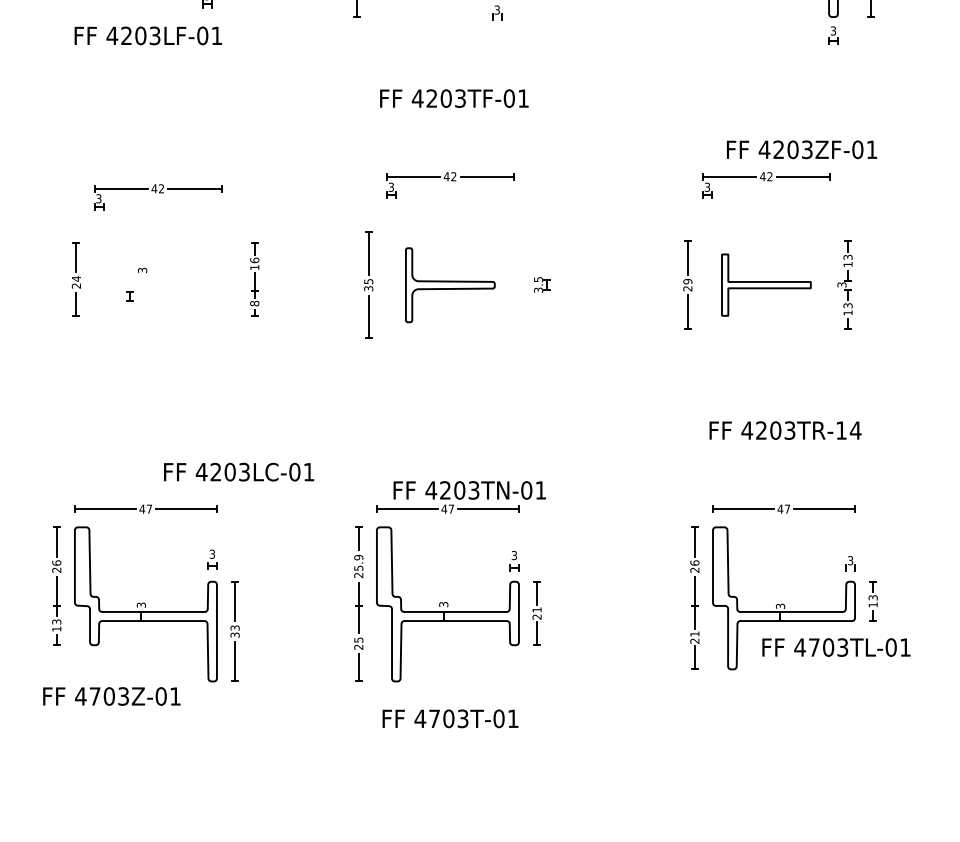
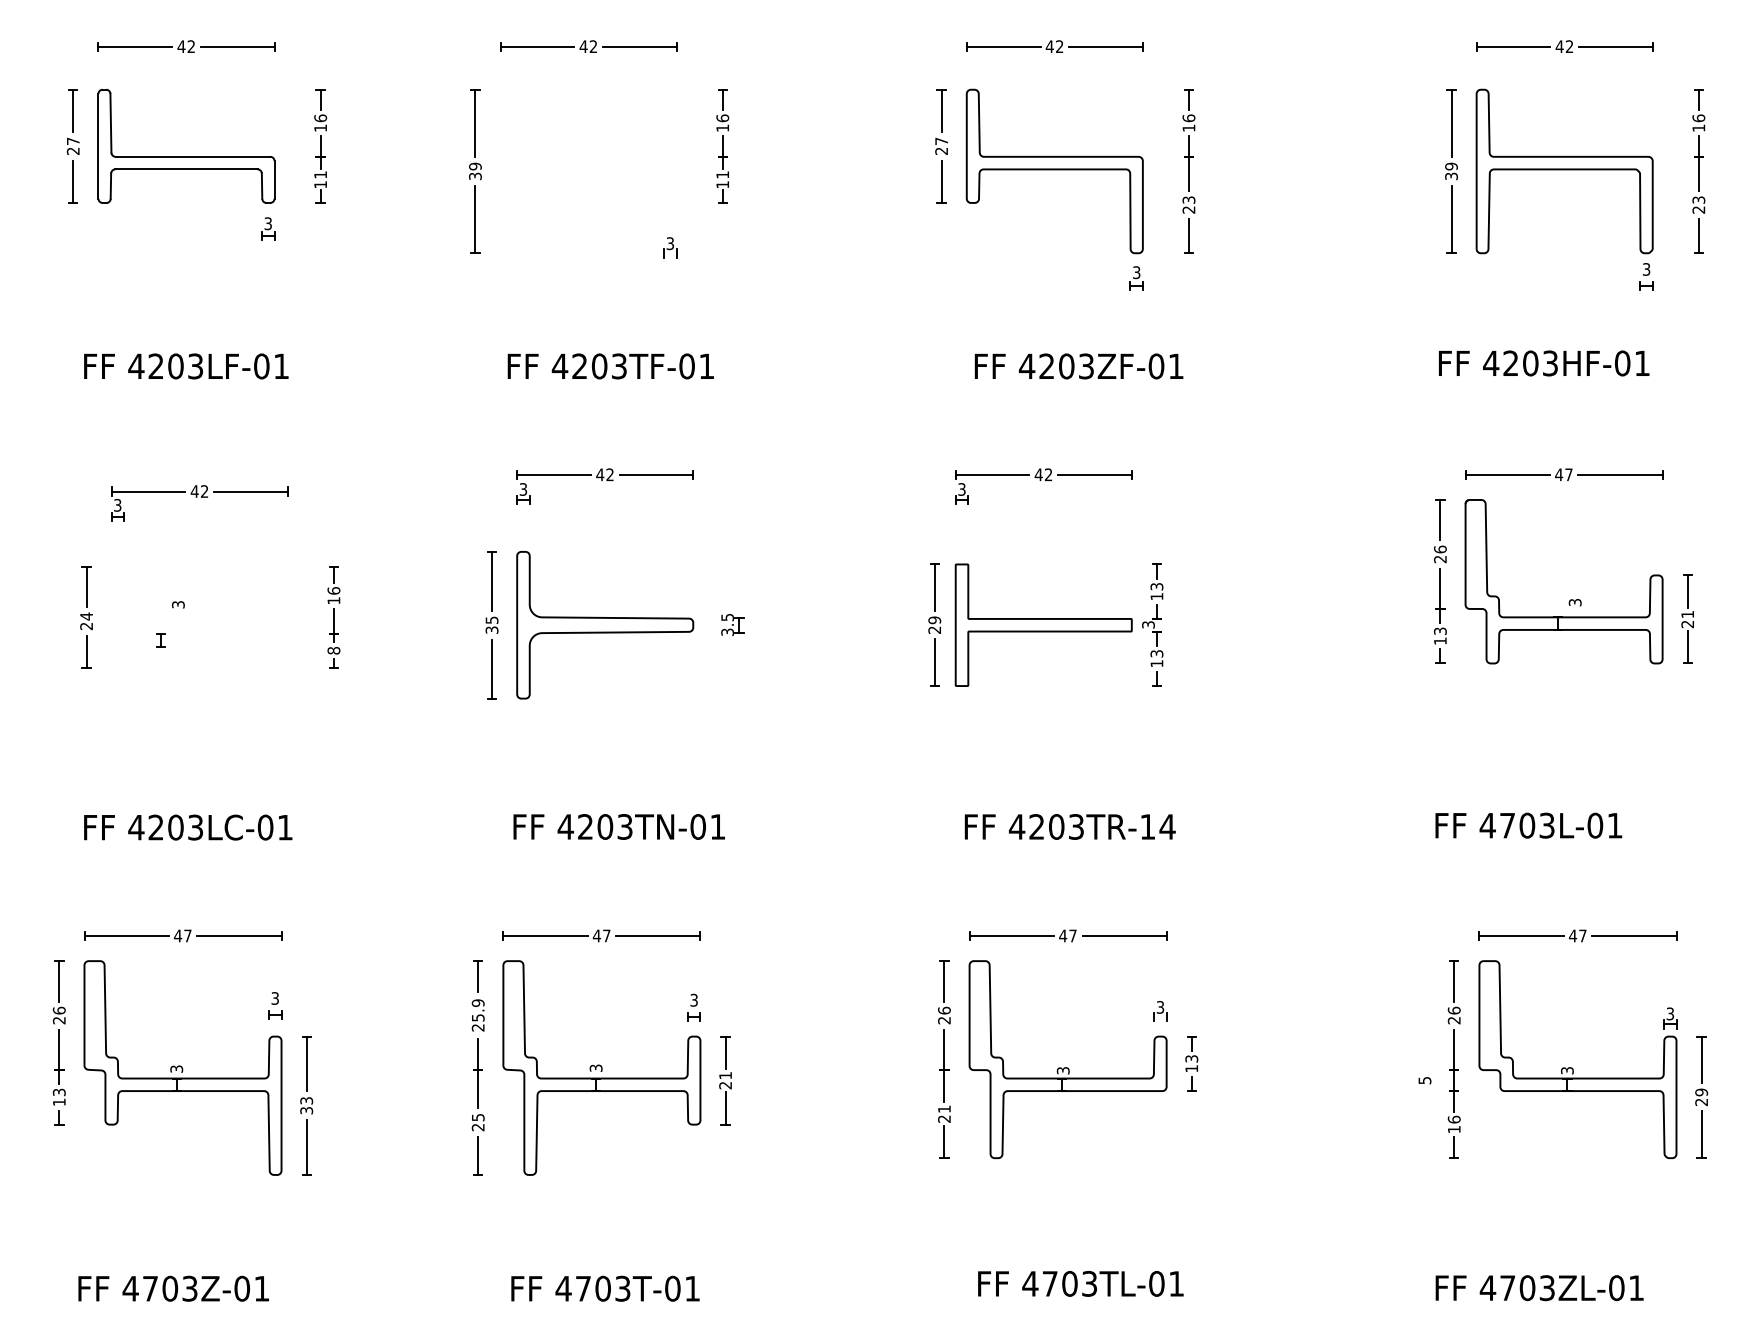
text: (148, 35) -> (186, 366), moved
text: (801, 149) -> (1078, 366), moved
part: (766, 284) -> (1043, 624), size x1.43
part: (450, 285) -> (605, 625), size x1.43
text: (239, 472) -> (188, 827), moved
text: (469, 490) -> (618, 826), moved
text: (836, 647) -> (1080, 1283), moved
text: (111, 696) -> (173, 1288), moved
text: (450, 718) -> (605, 1288), moved

